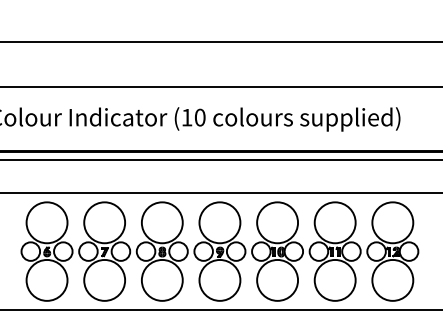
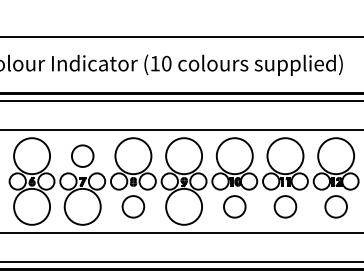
circle: (104, 222) -> (82, 155), size x0.6
circle: (161, 279) -> (132, 206), size x0.6
circle: (277, 279) -> (234, 206), size x0.6
circle: (334, 279) -> (284, 206), size x0.6
circle: (392, 279) -> (335, 206), size x0.6

